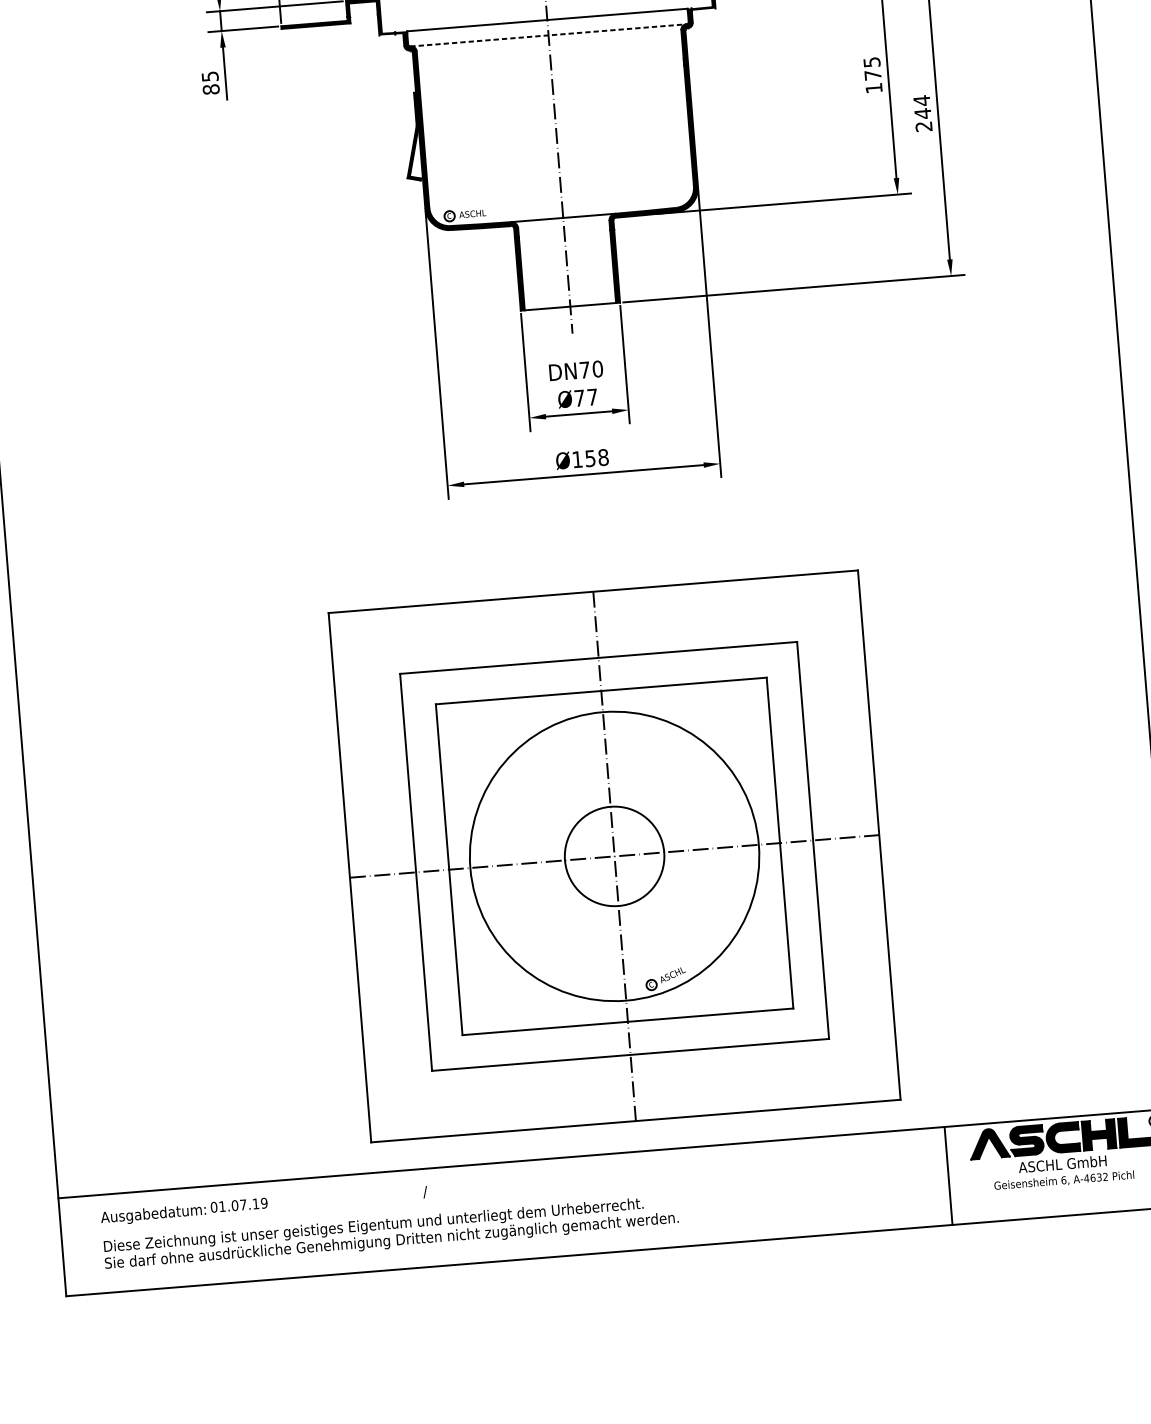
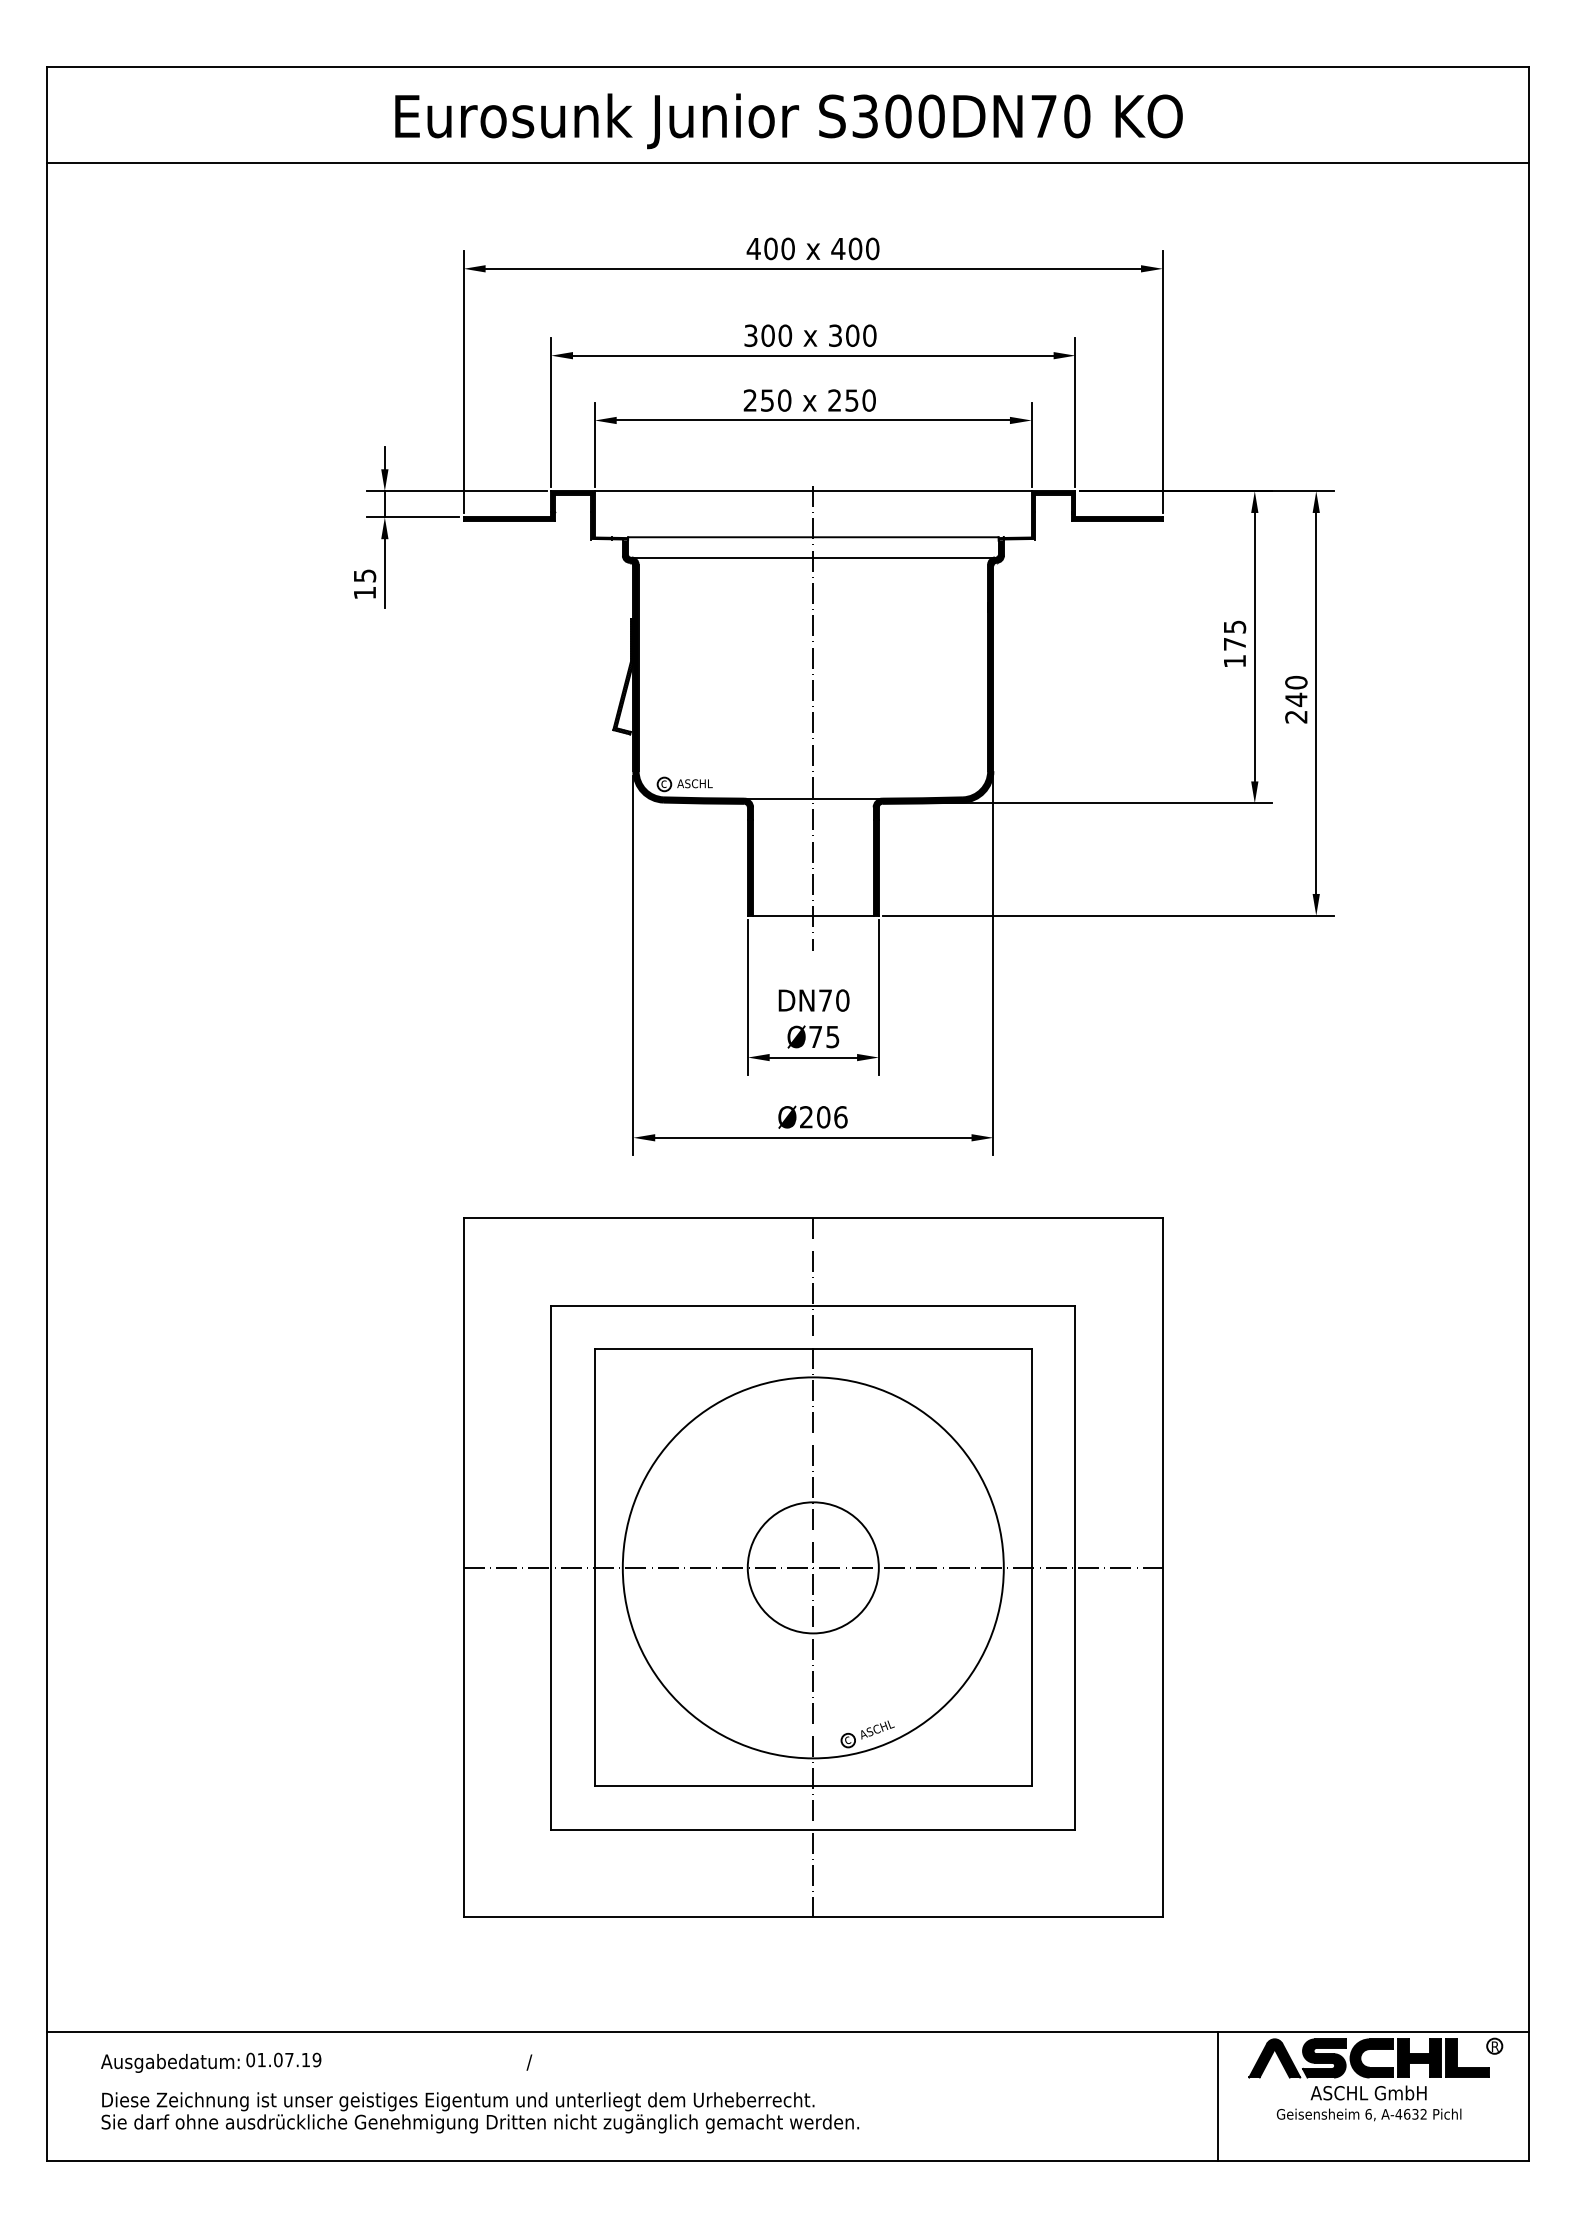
line: (548, 35) -> (813, 557), dashed -> solid
text: (210, 89) -> (364, 592), 85 -> 15
text: (922, 100) -> (1296, 682), 244 -> 240
text: (592, 397) -> (832, 1037), Ø77 -> Ø75
text: (590, 458) -> (823, 1117), Ø158 -> Ø206
part: (614, 856) -> (813, 1567), moved

